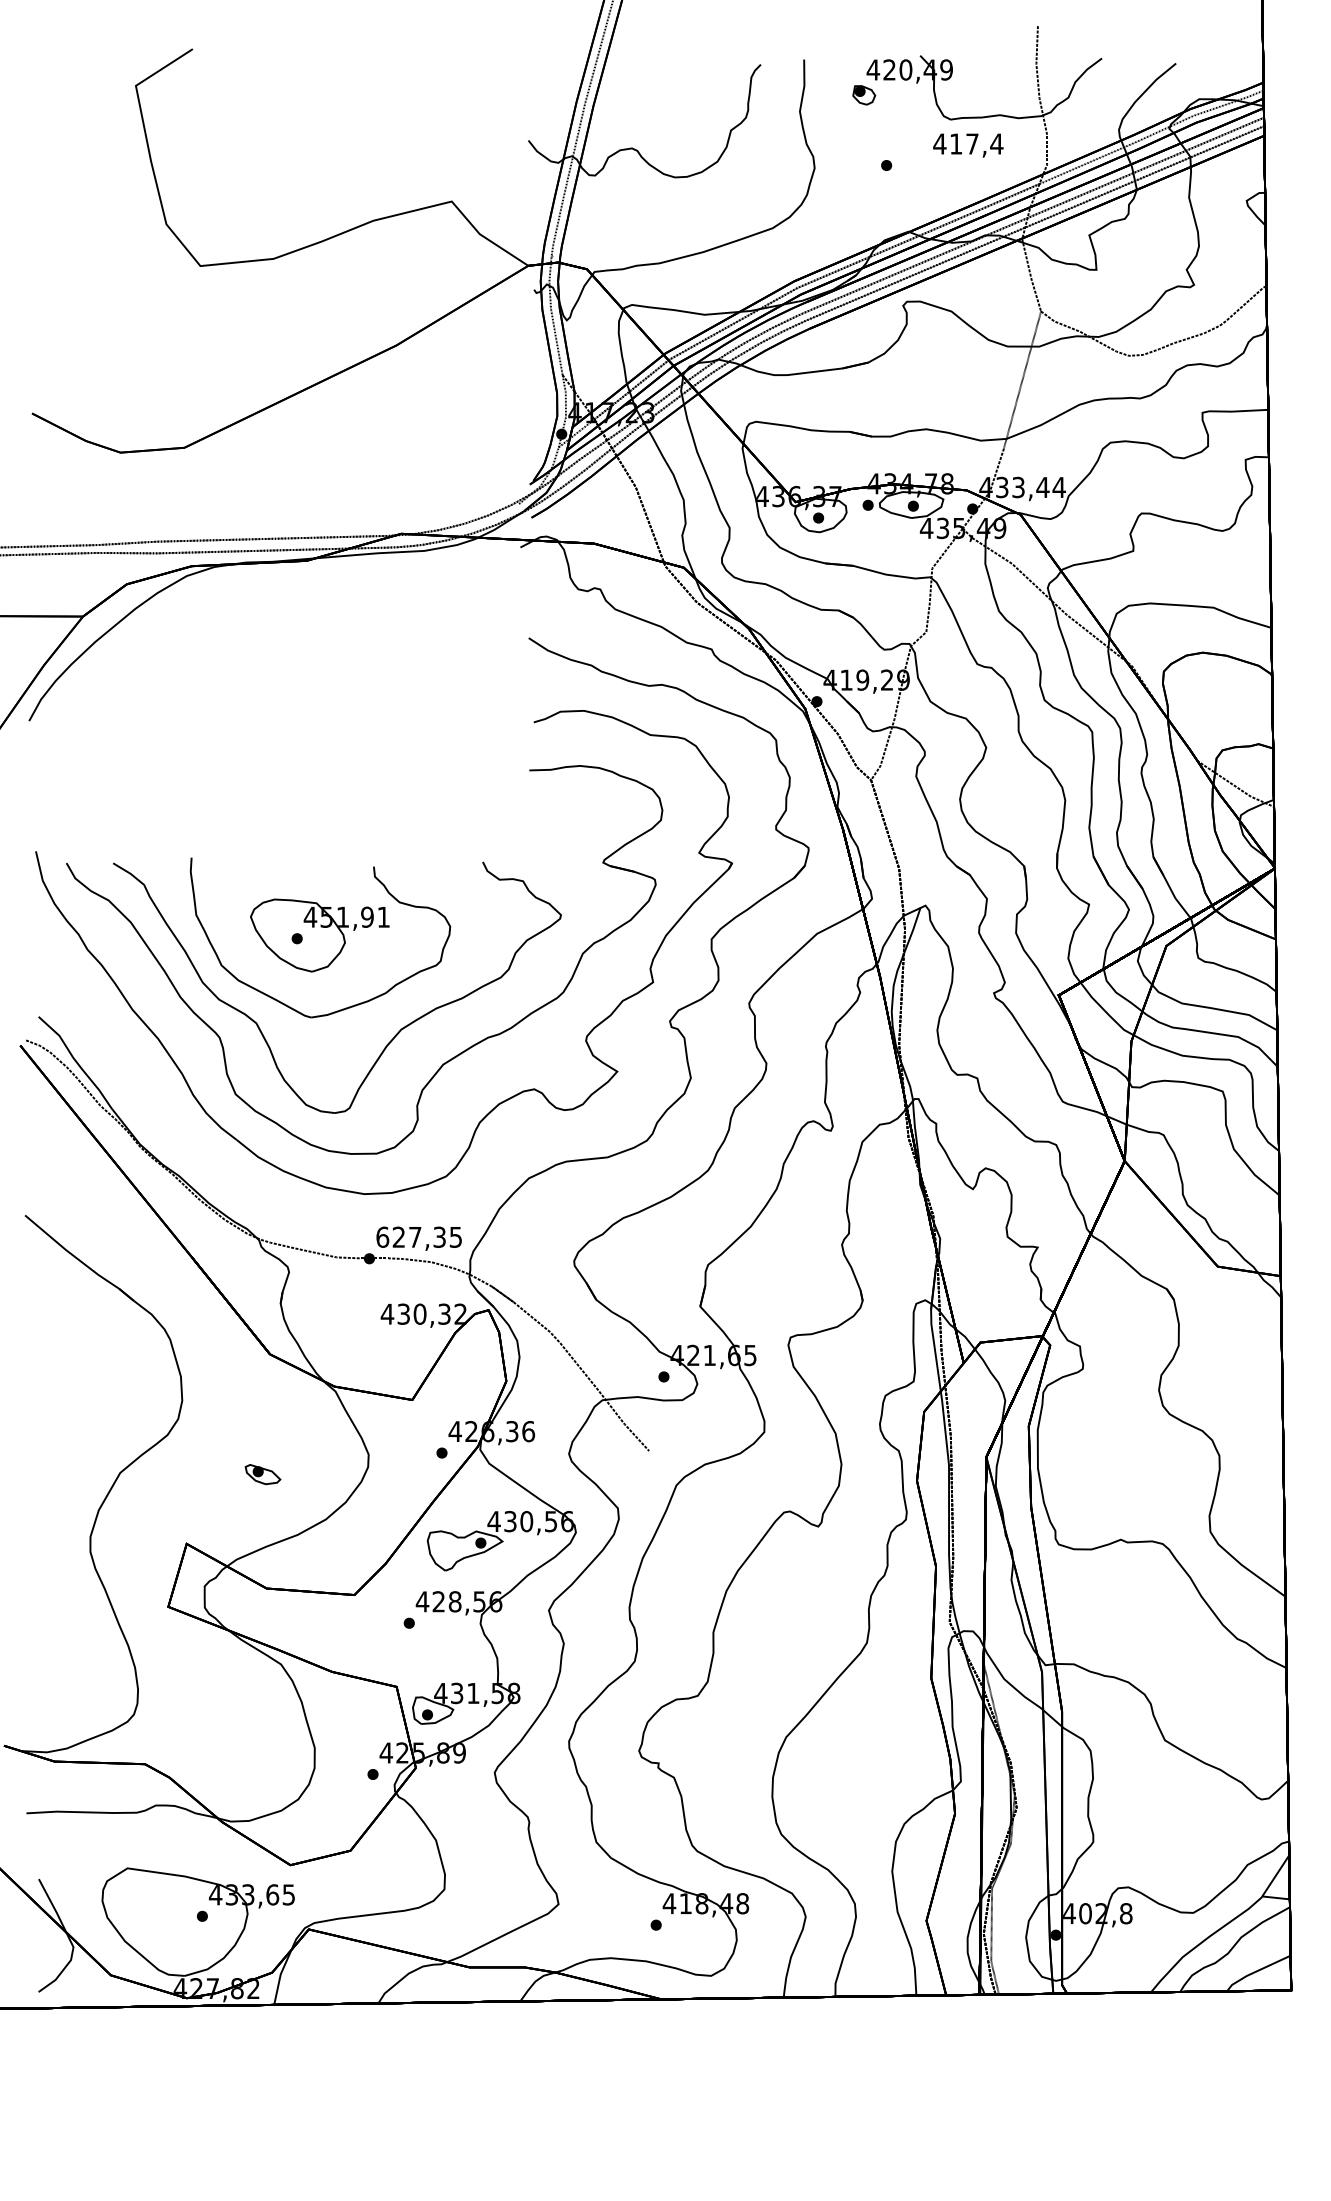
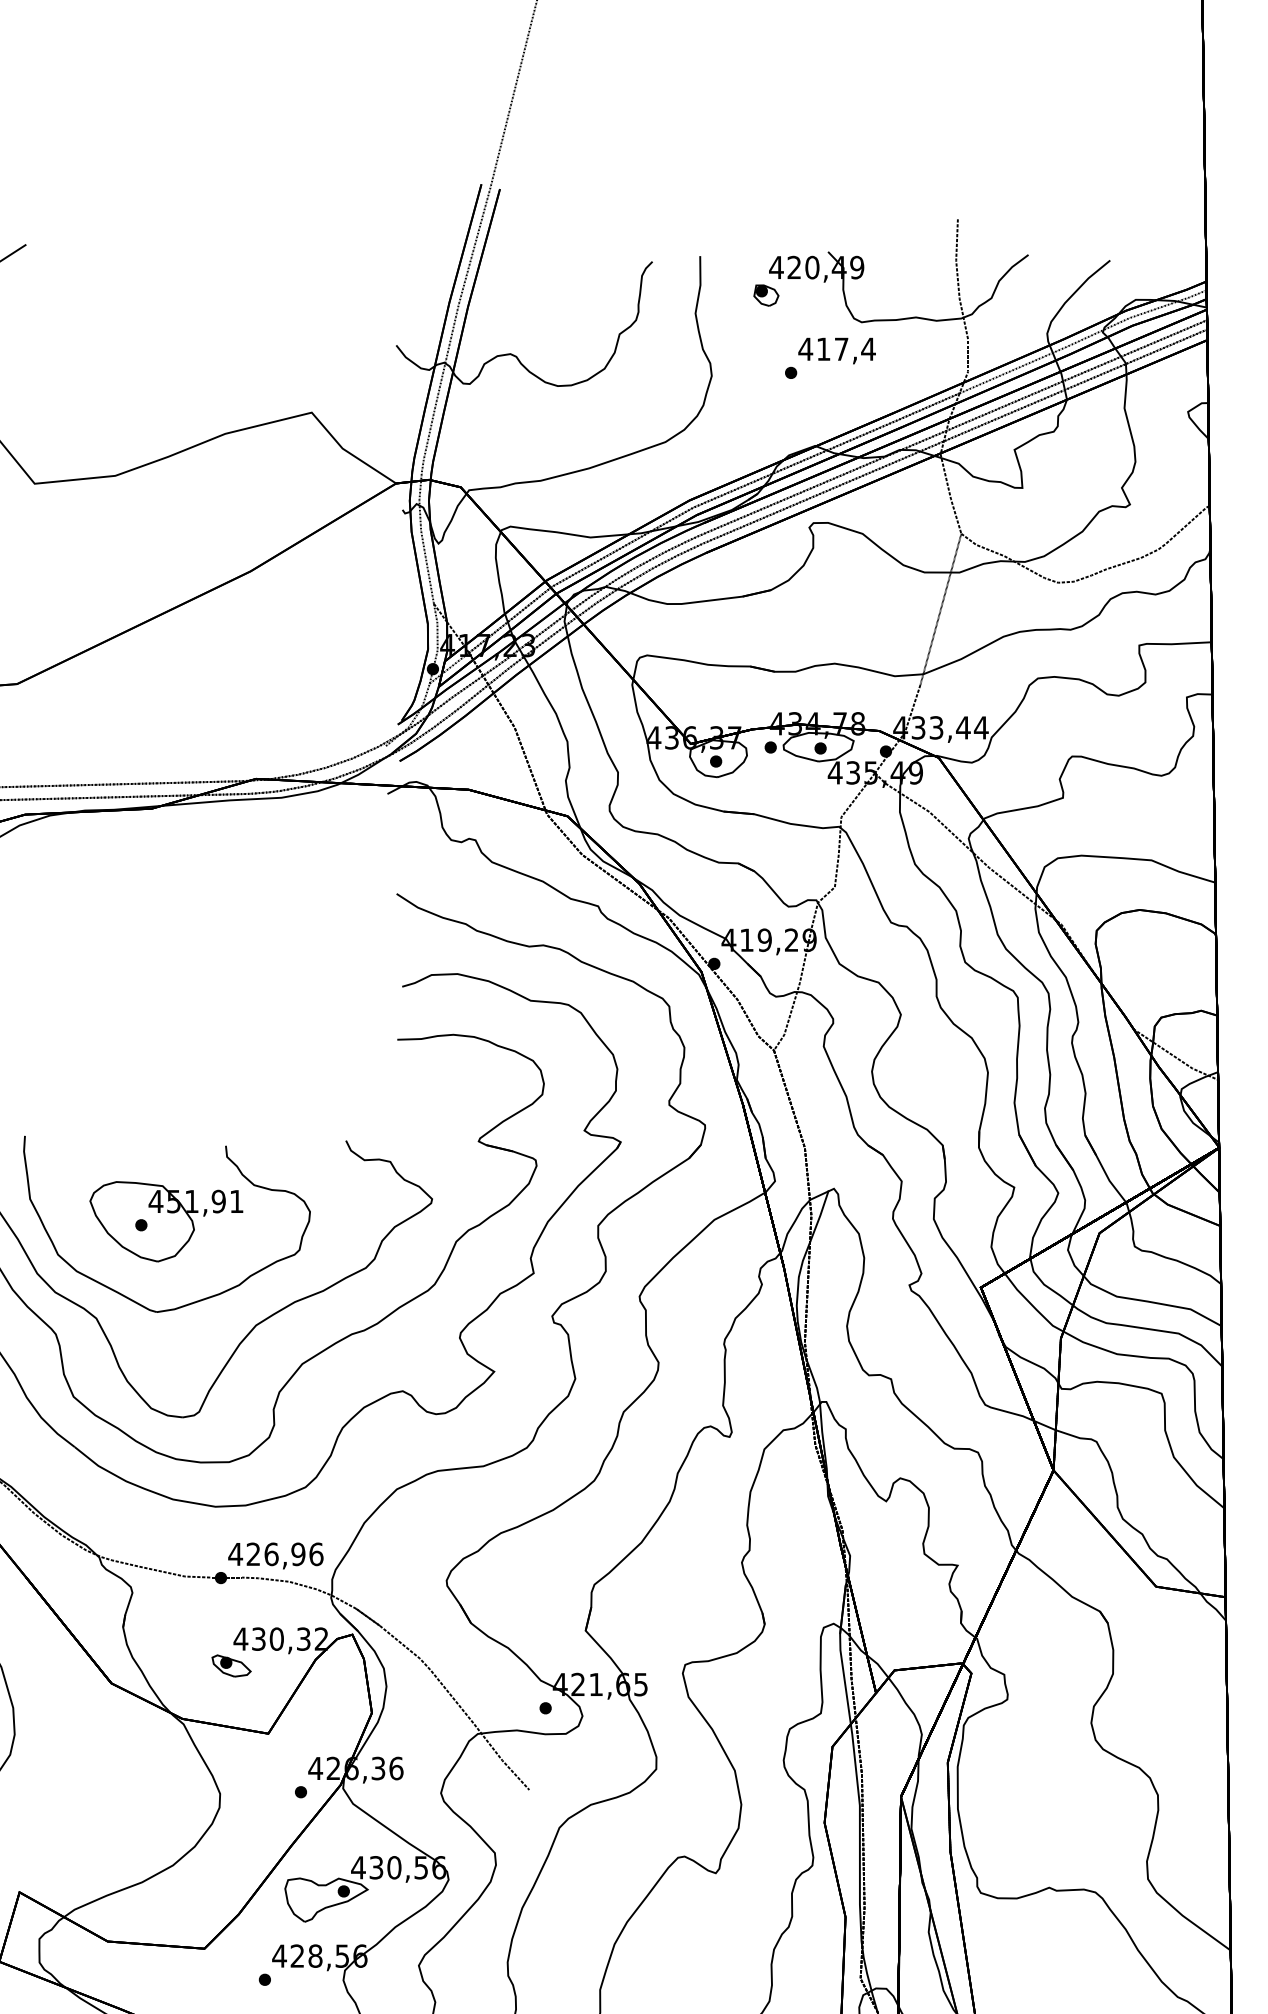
text: (968, 145) -> (837, 350), moved
text: (418, 1236) -> (275, 1553), 627,35 -> 426,96
part: (262, 1474) -> (230, 1665), moved

